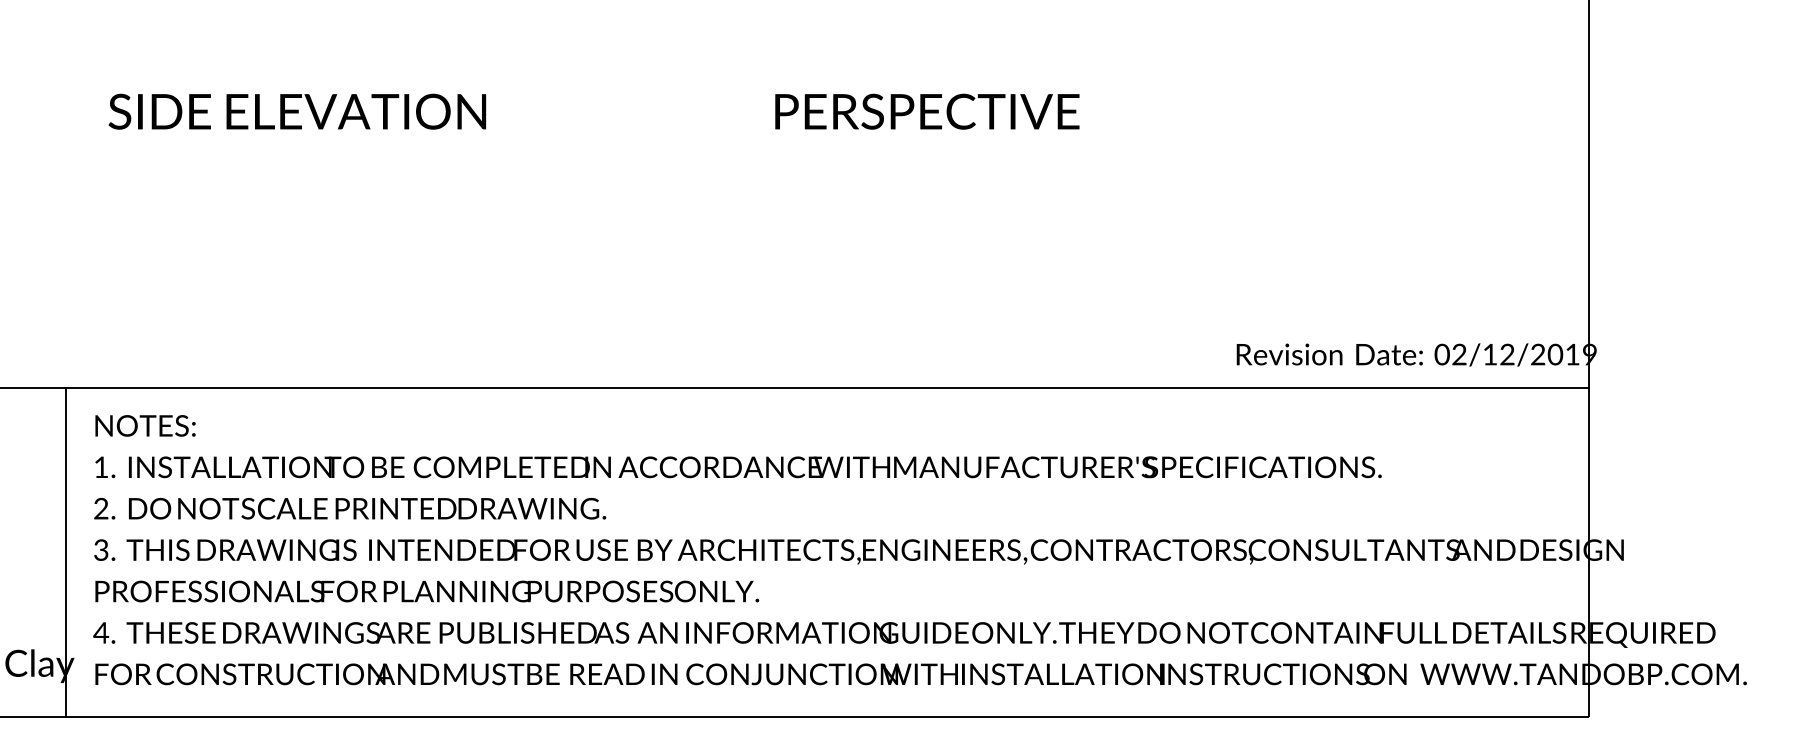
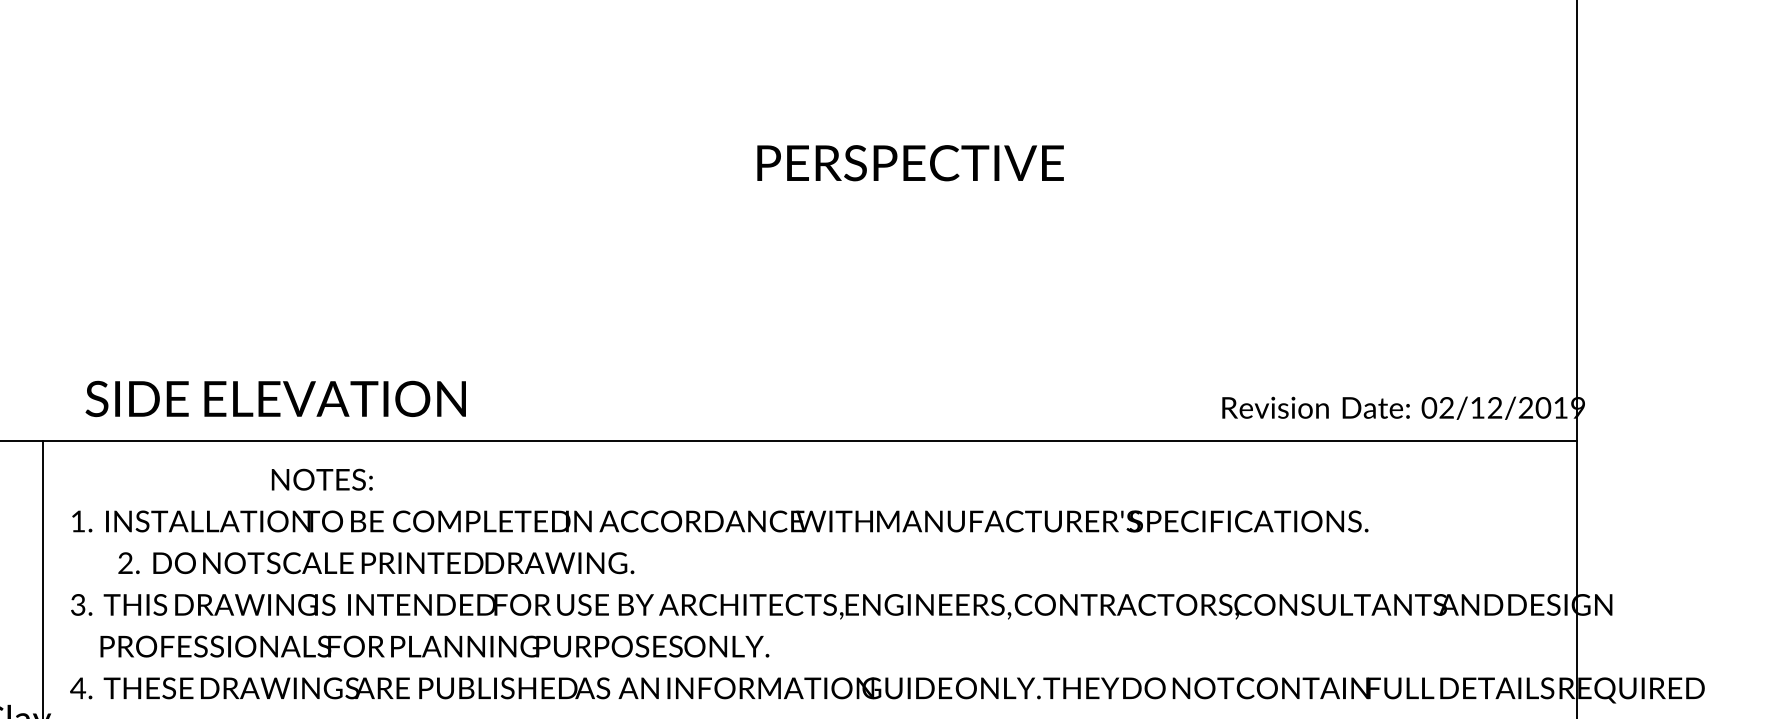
text: (297, 111) -> (275, 398), moved
text: (145, 425) -> (322, 479), moved
text: (350, 508) -> (376, 562), moved
text: (427, 591) -> (435, 646), moved

